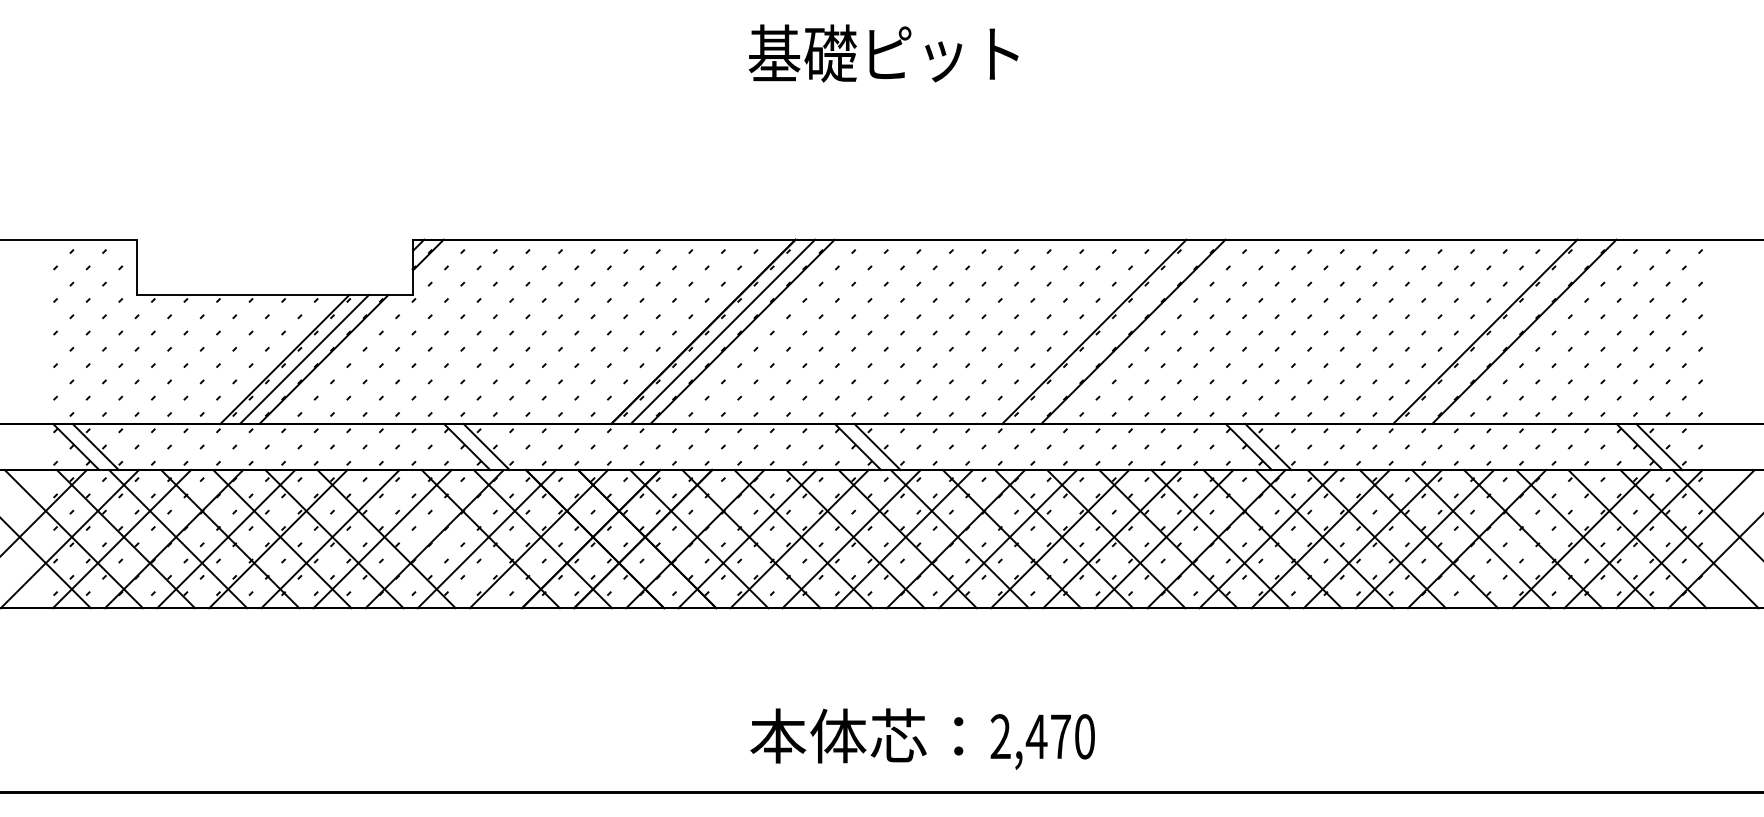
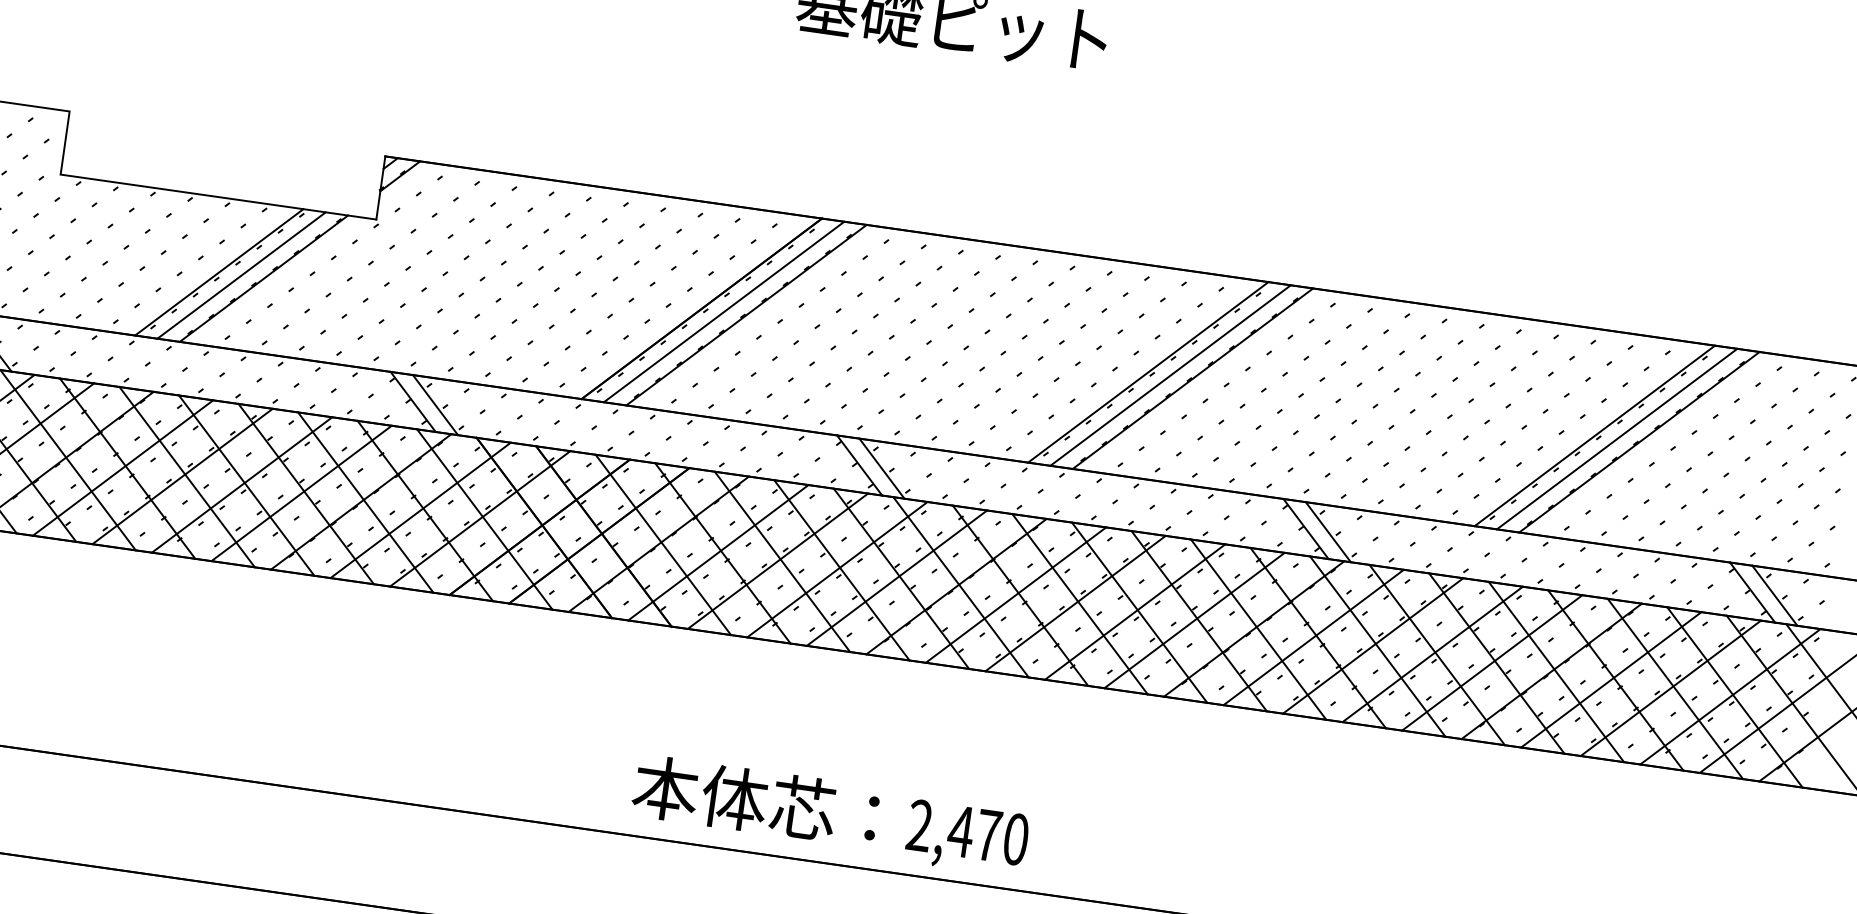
line: (1113, 331) -> (1170, 375), added
line: (1504, 331) -> (1616, 438), added
line: (438, 539) -> (365, 502), added
line: (1529, 539) -> (1611, 680), added
text: (922, 738) -> (830, 814), moved

